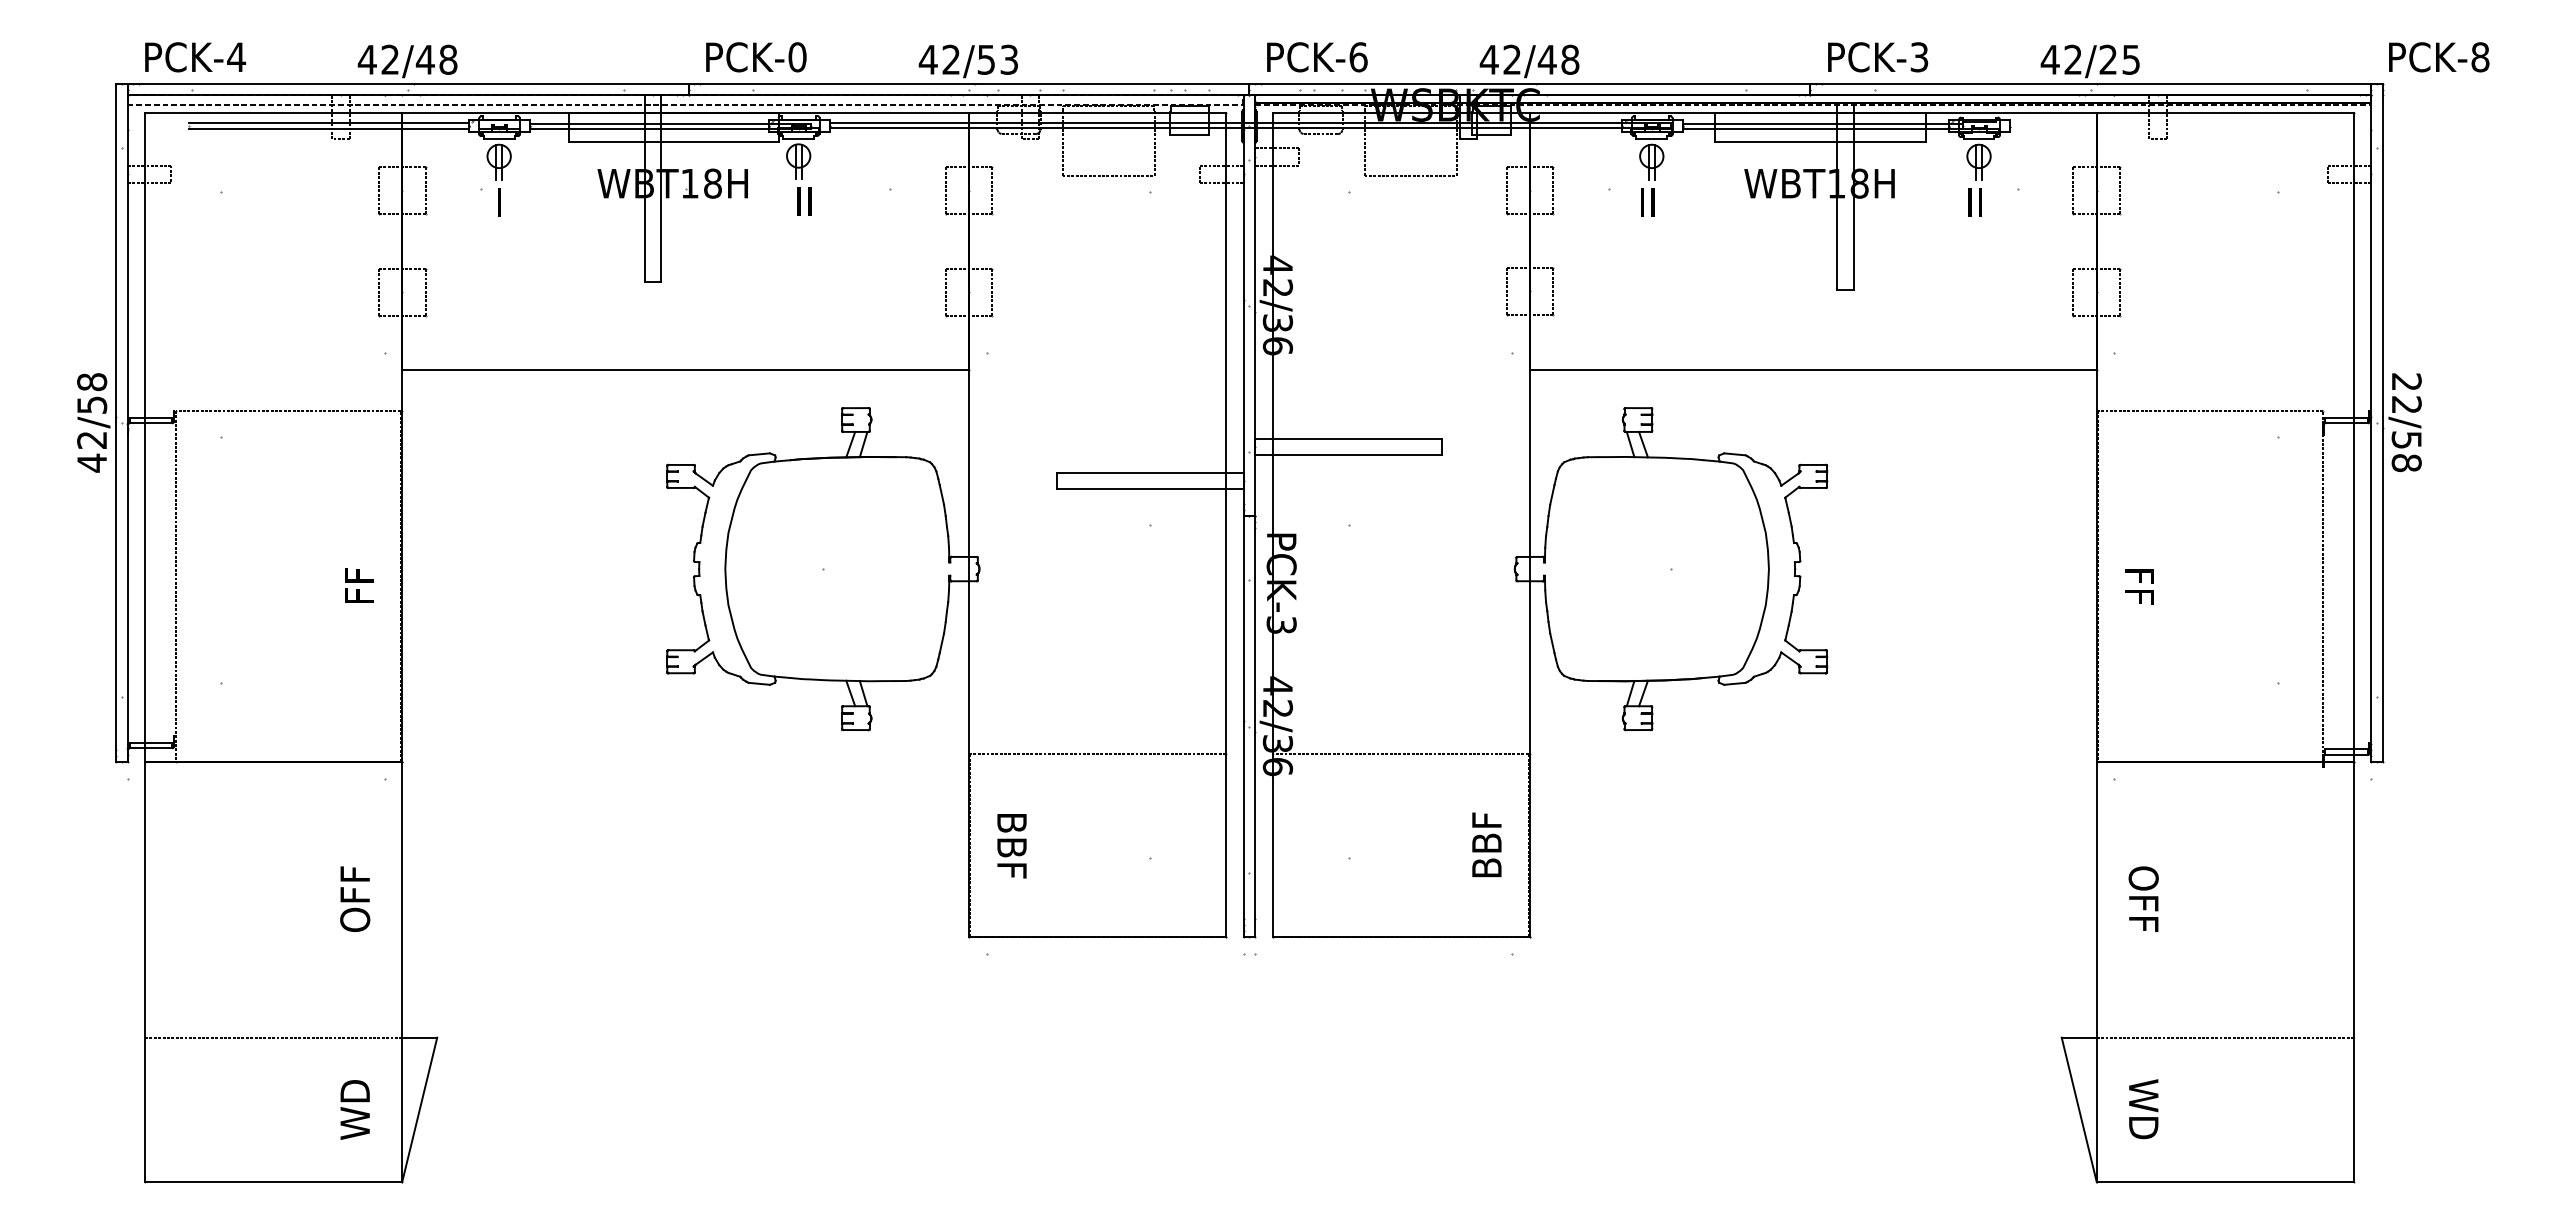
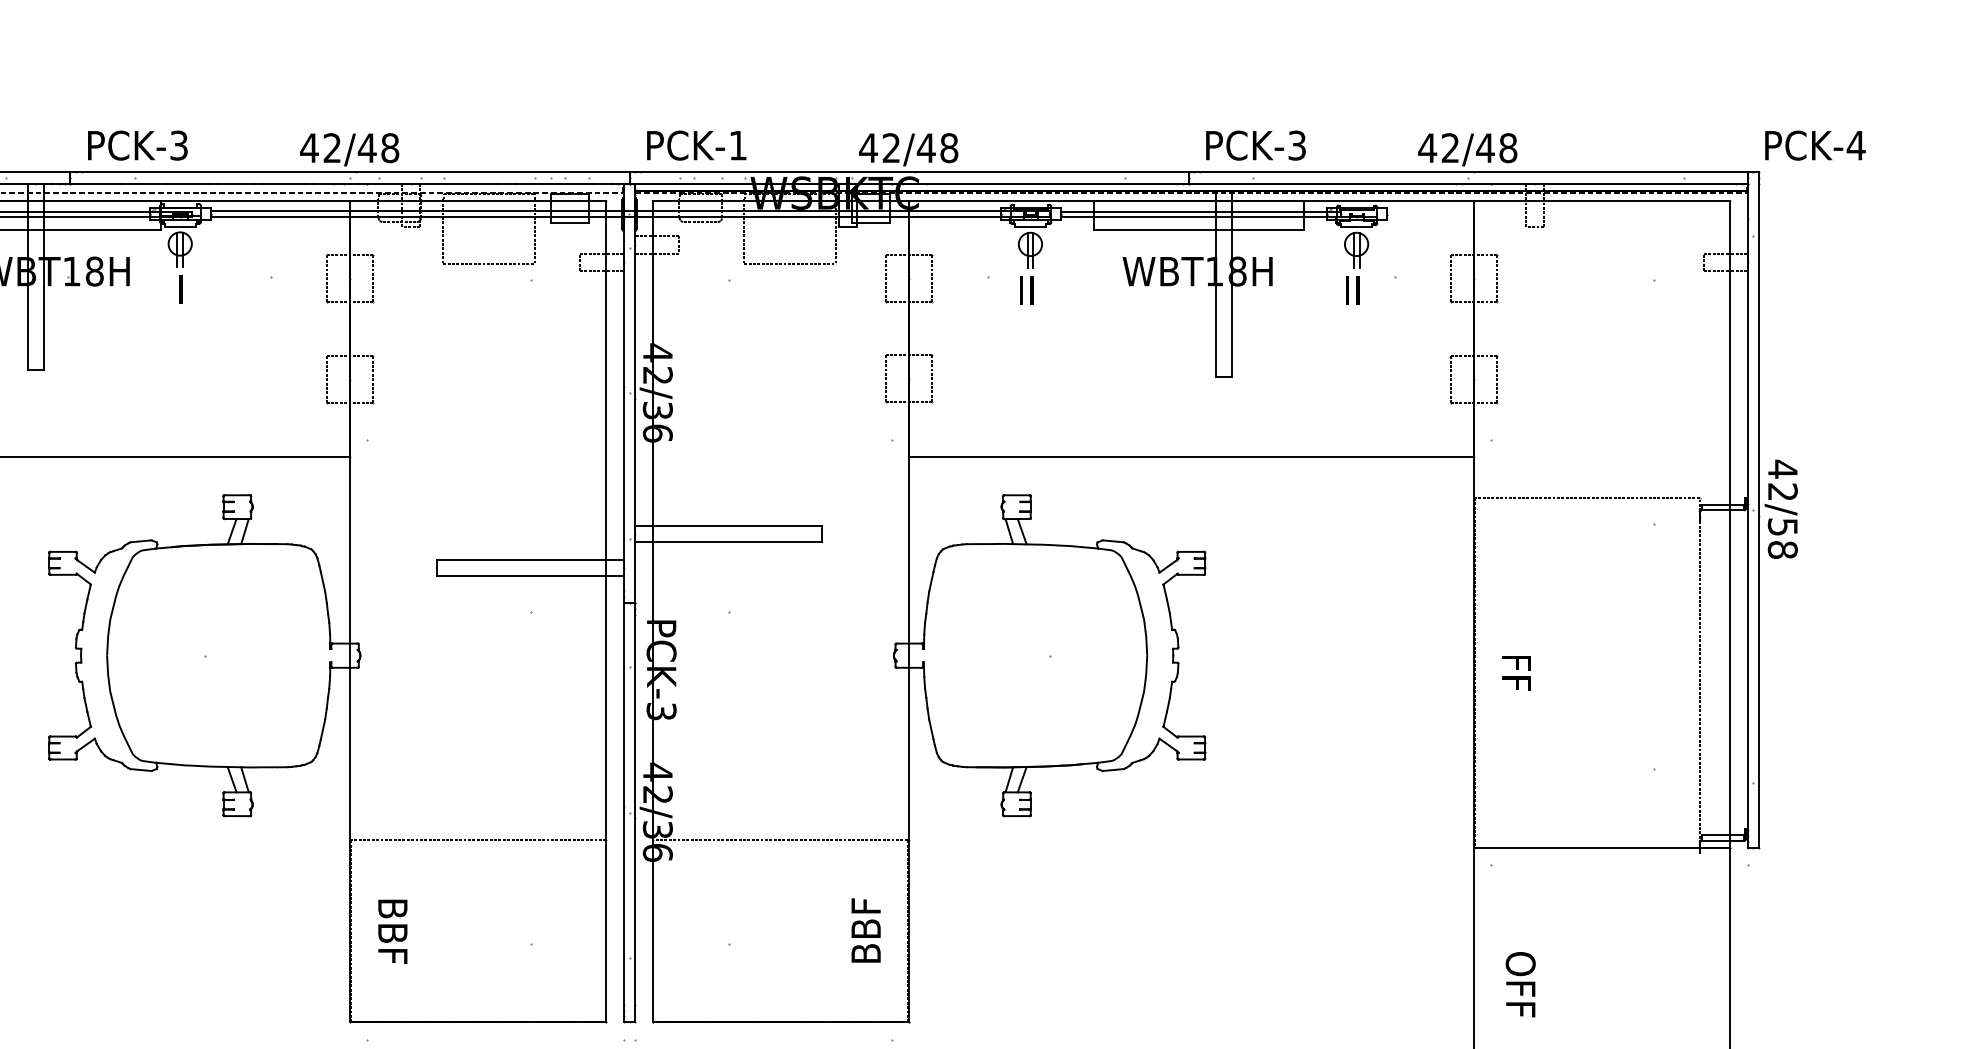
text: (797, 57) -> (179, 145), PCK-0 -> PCK-3
text: (1358, 57) -> (738, 145), PCK-6 -> PCK-1
text: (2479, 57) -> (1855, 145), PCK-8 -> PCK-4
text: (997, 59) -> (378, 147), 42/53 -> 42/48
text: (2119, 59) -> (1496, 147), 42/25 -> 42/48
text: (809, 201) -> (191, 289), II -> I
text: (2406, 381) -> (1782, 468), 22/58 -> 42/58

